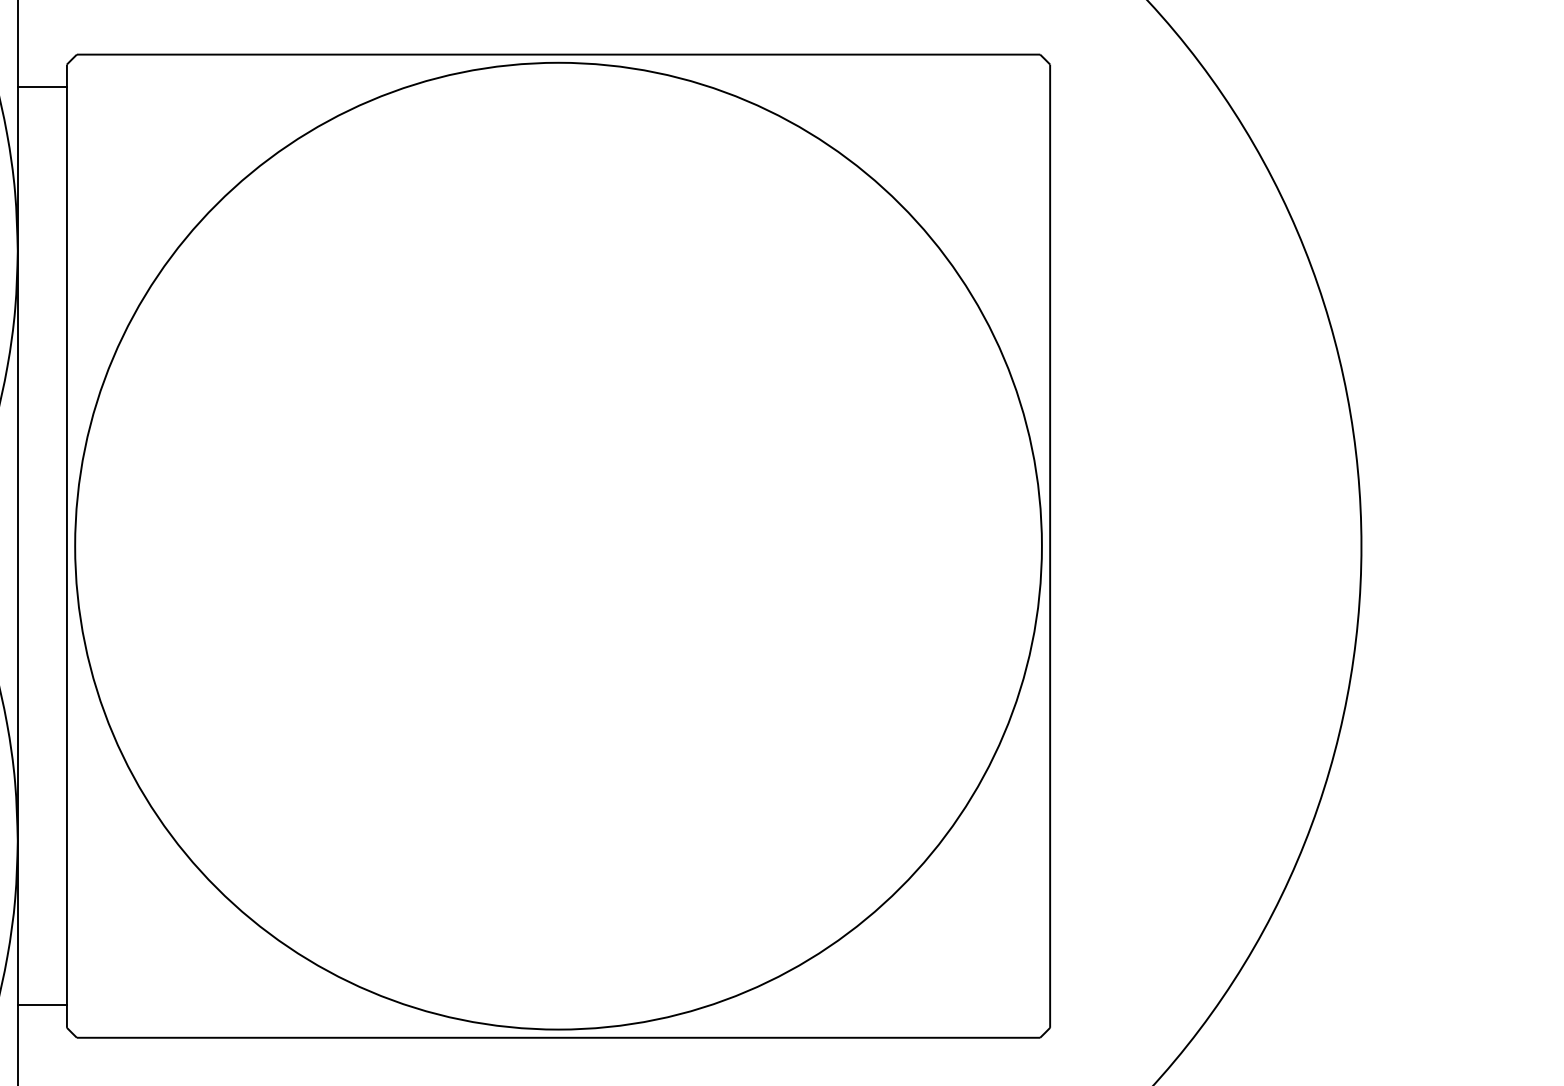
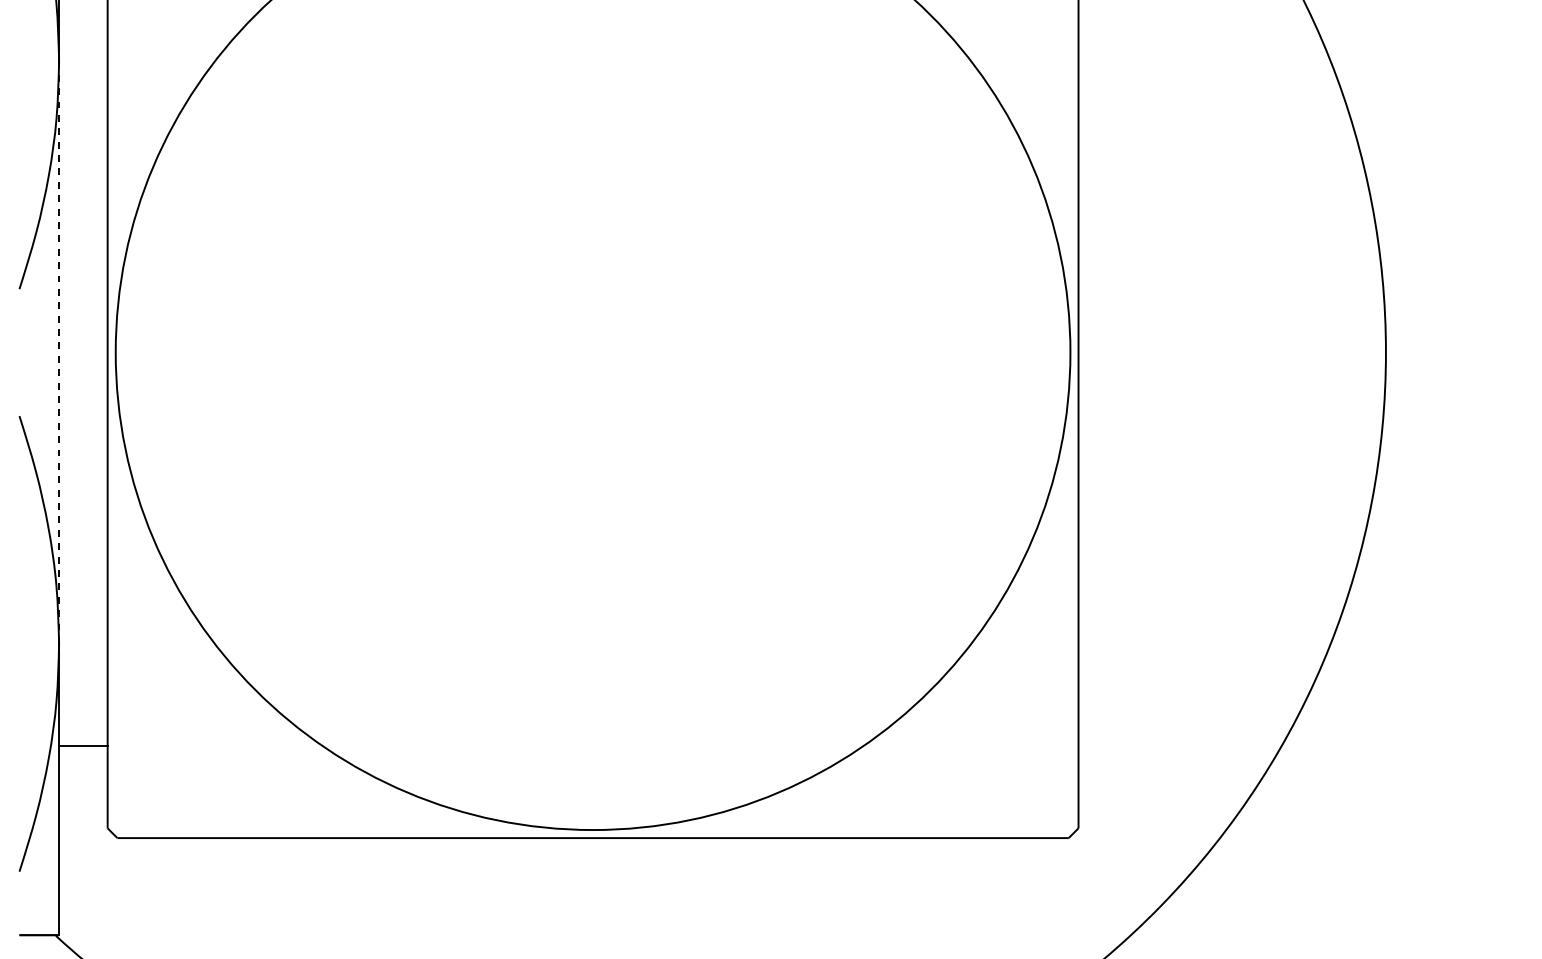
line: (17, 546) -> (58, 352), solid -> dashed
line: (41, 1005) -> (82, 746), moved

